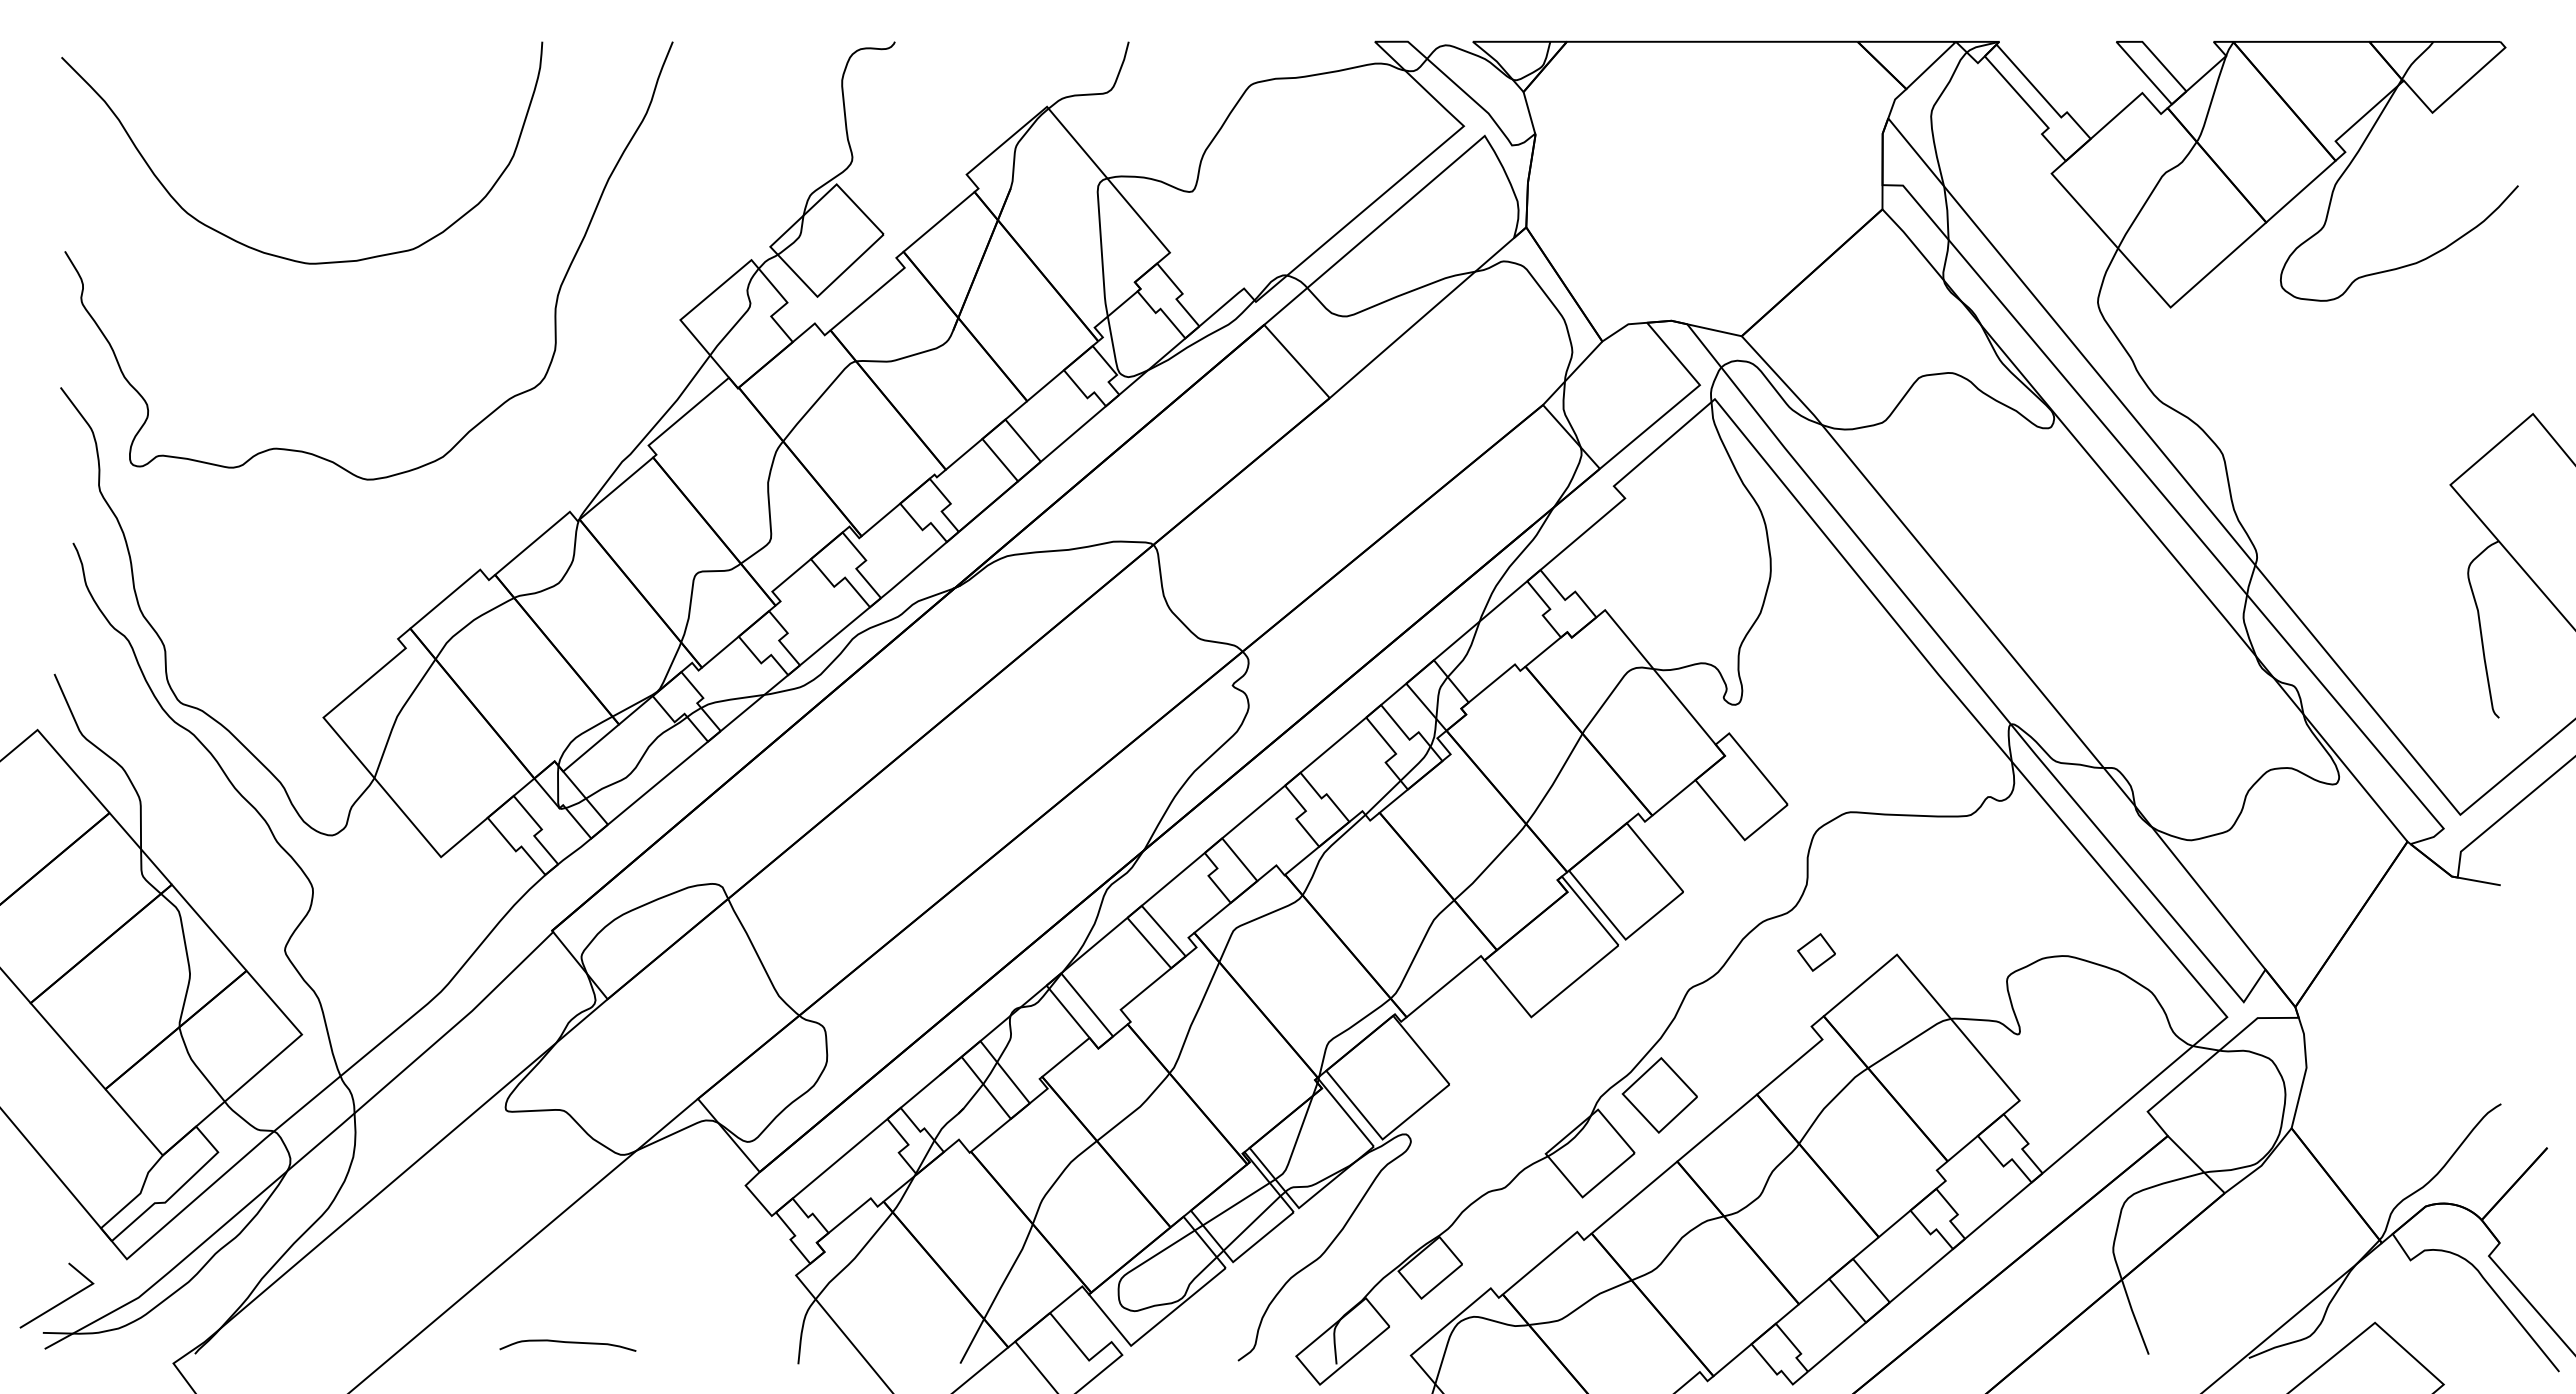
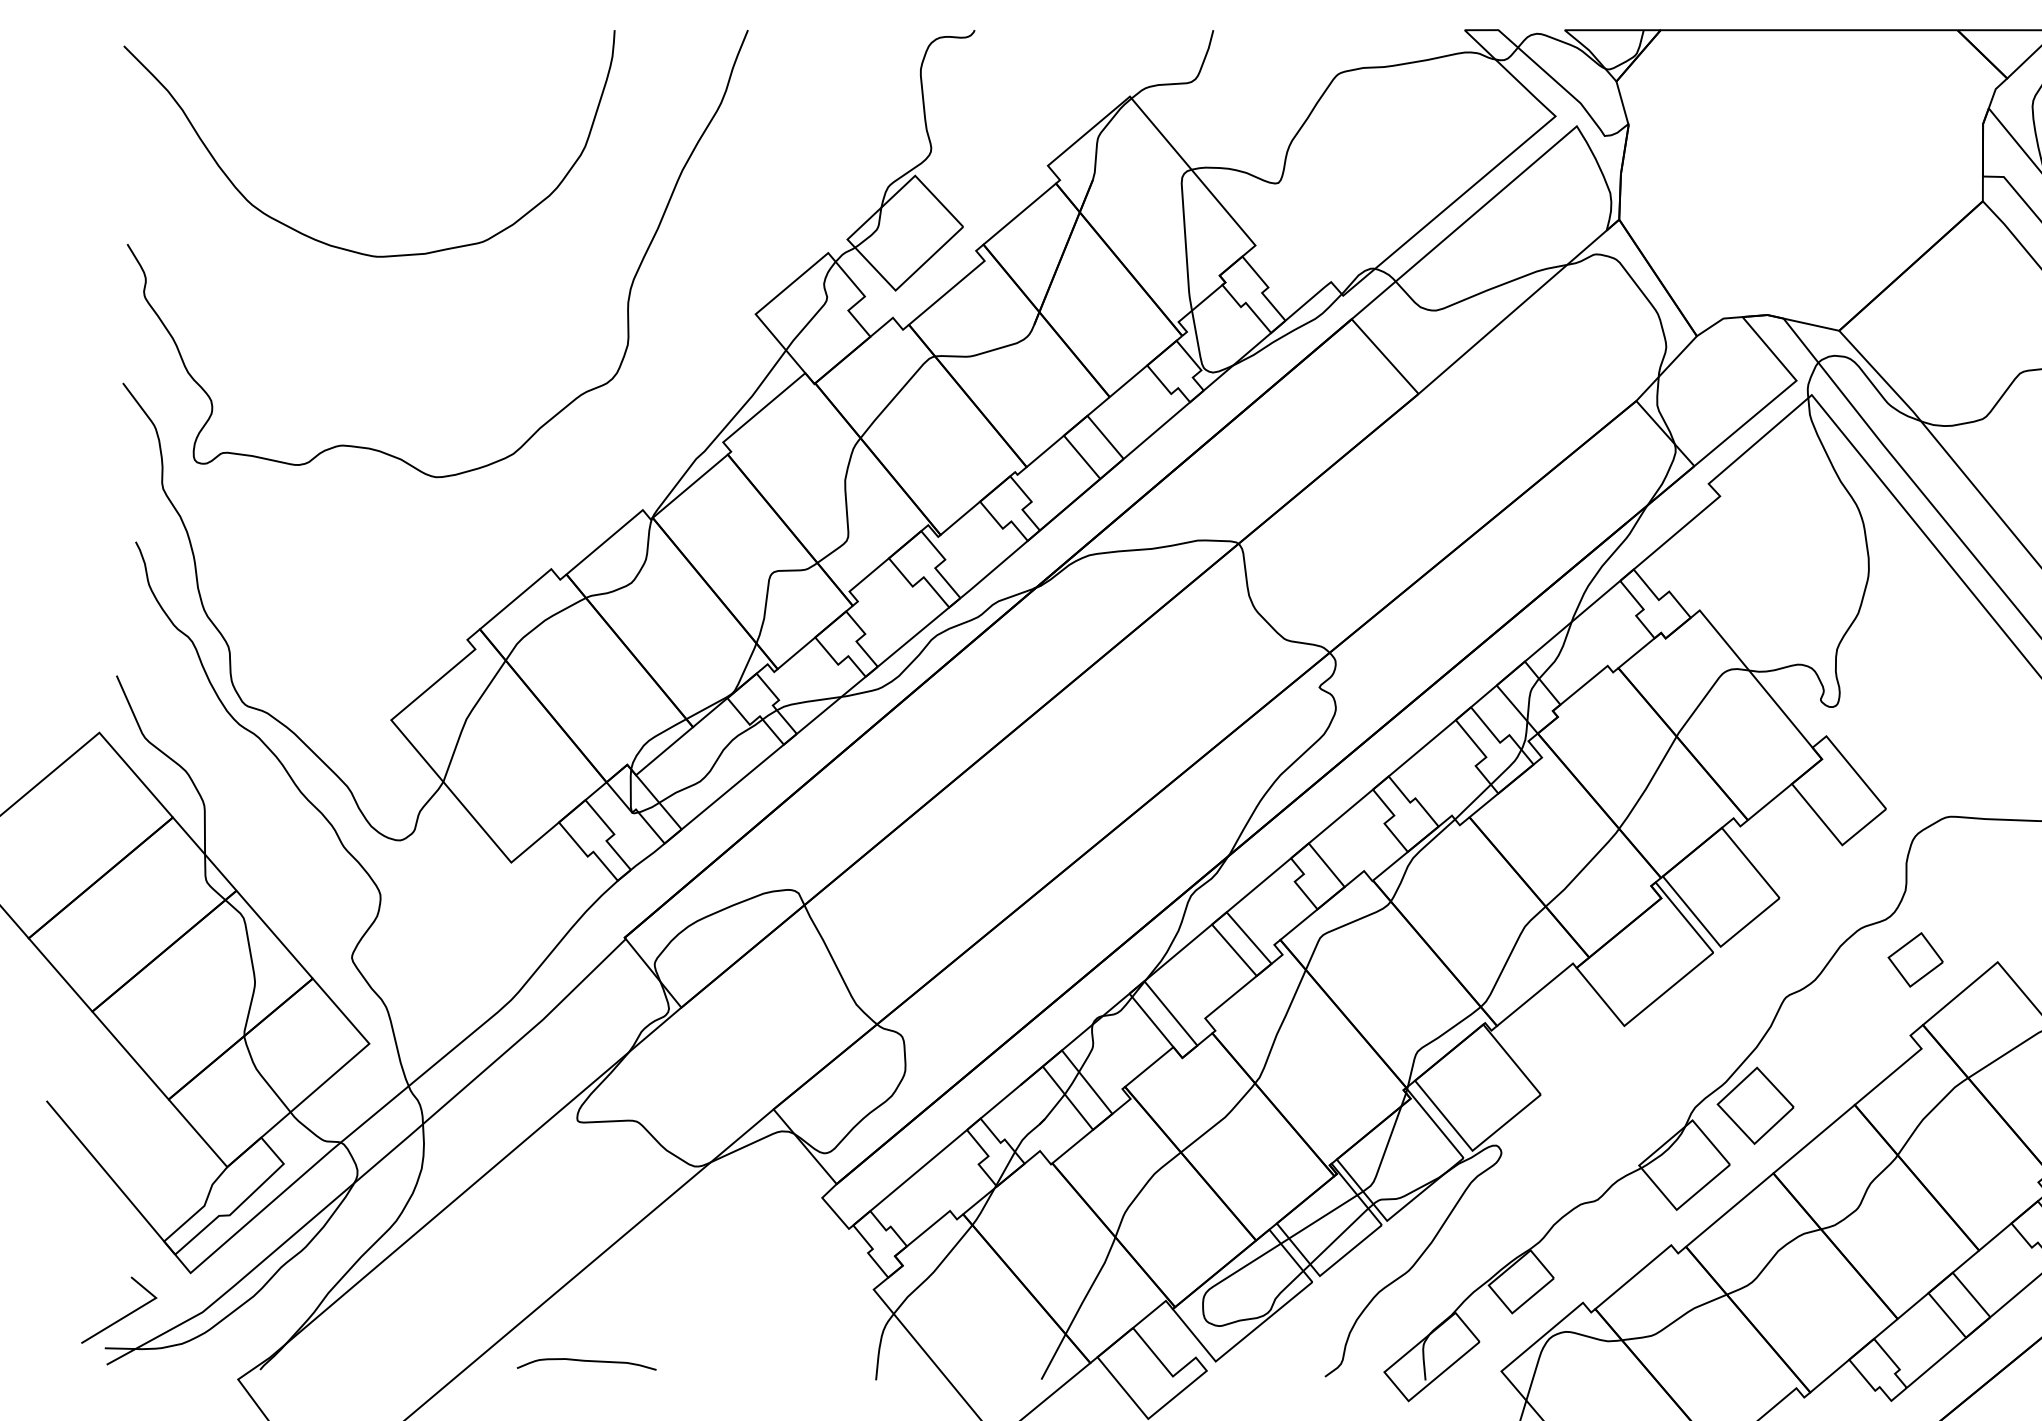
part: (1816, 952) -> (1915, 959), size x1.43
curve: (567, 1343) -> (586, 1362), moved

